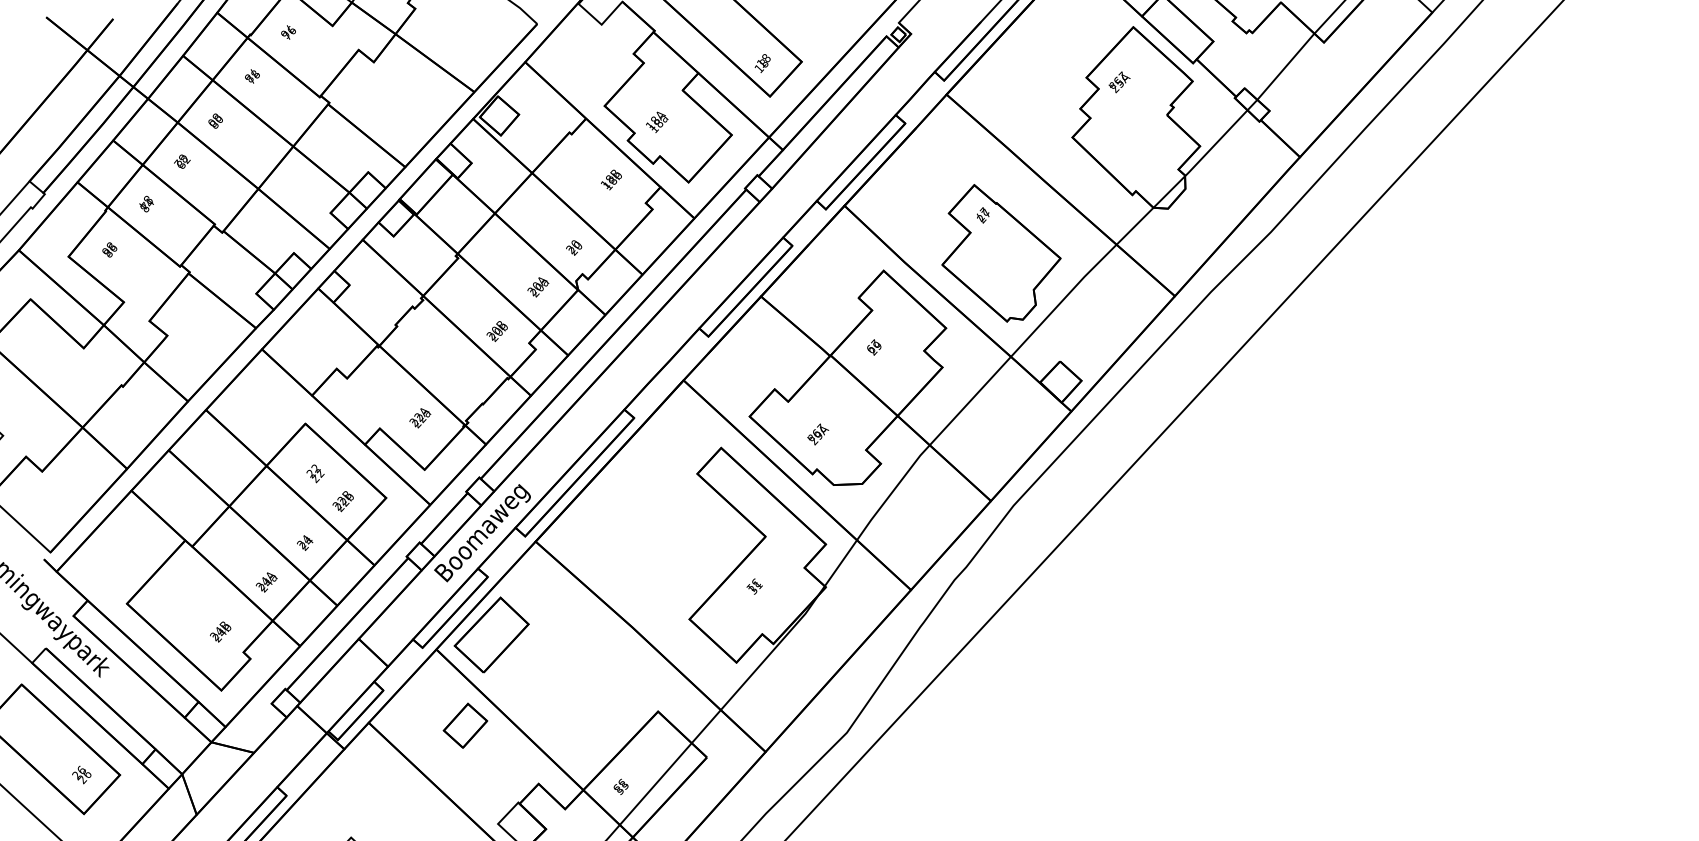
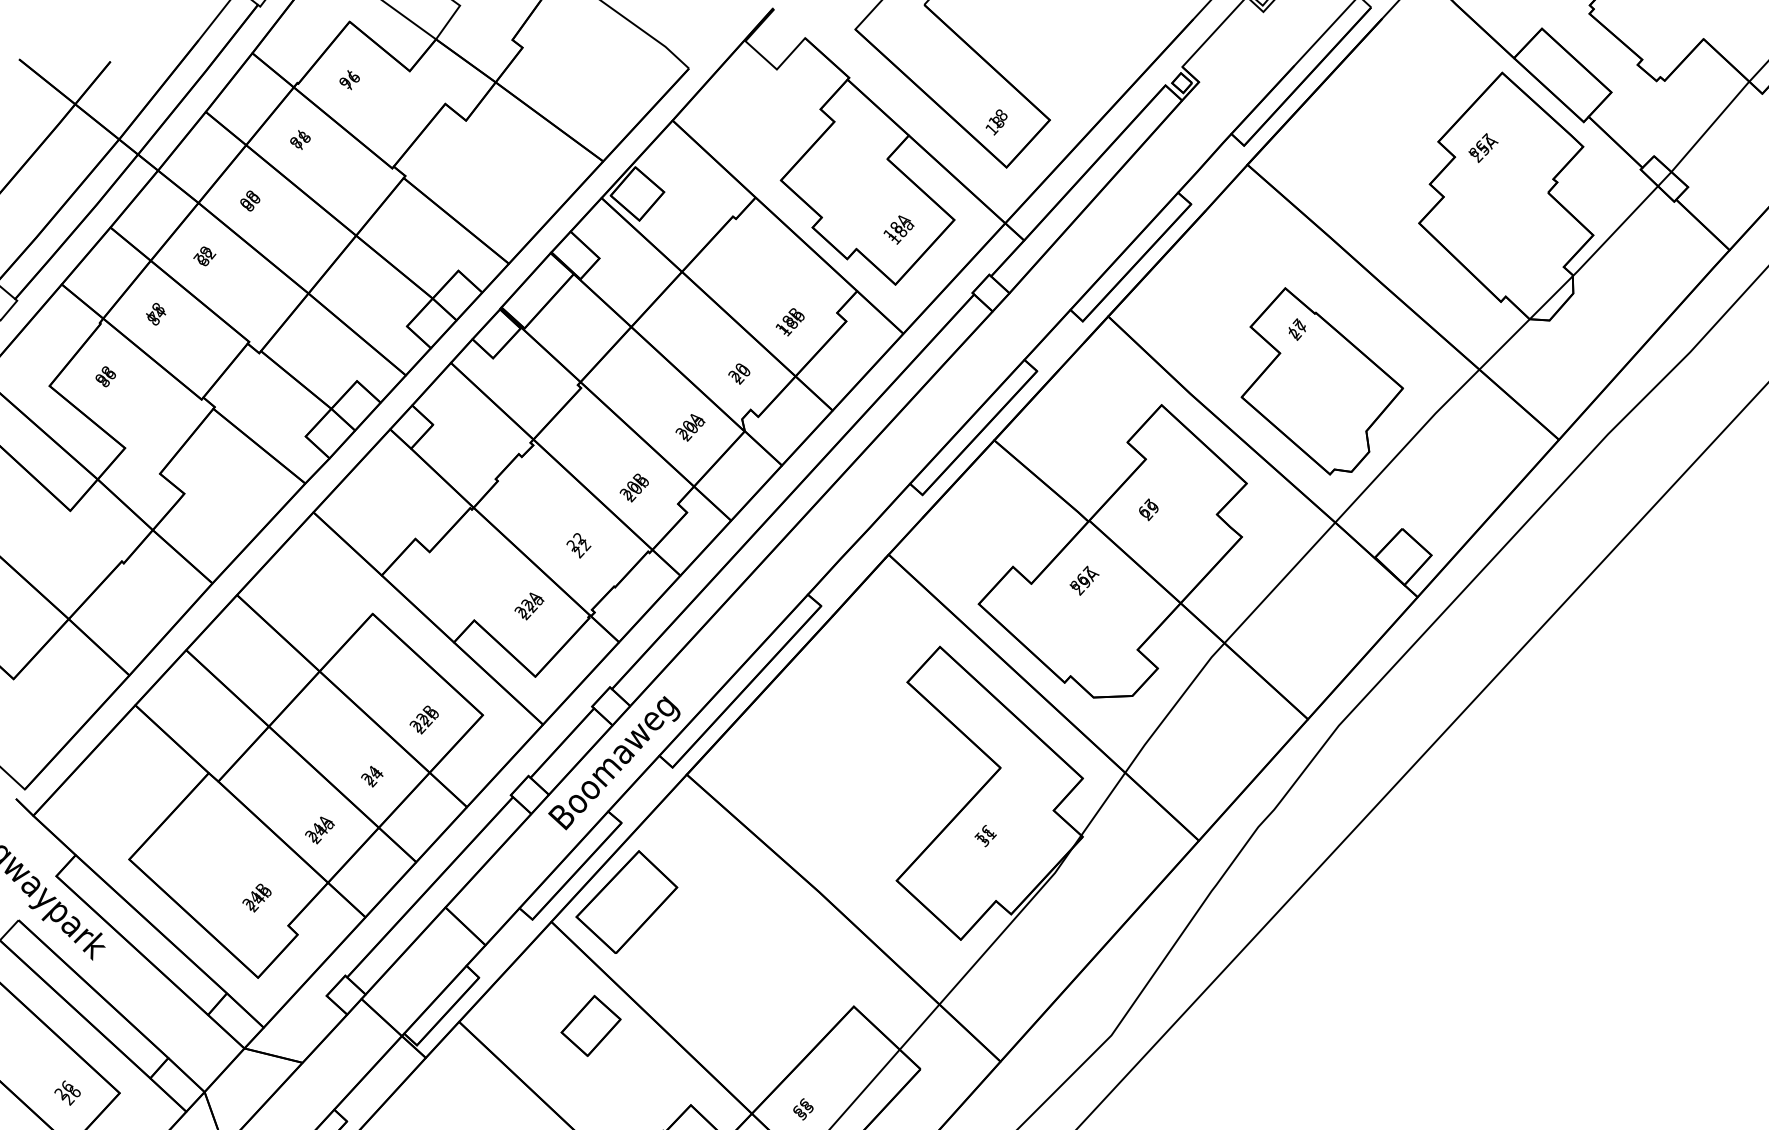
text: (657, 121) -> (899, 228), moved
text: (611, 179) -> (790, 321), moved
text: (818, 434) -> (1084, 580), moved
text: (315, 473) -> (578, 545), moved

